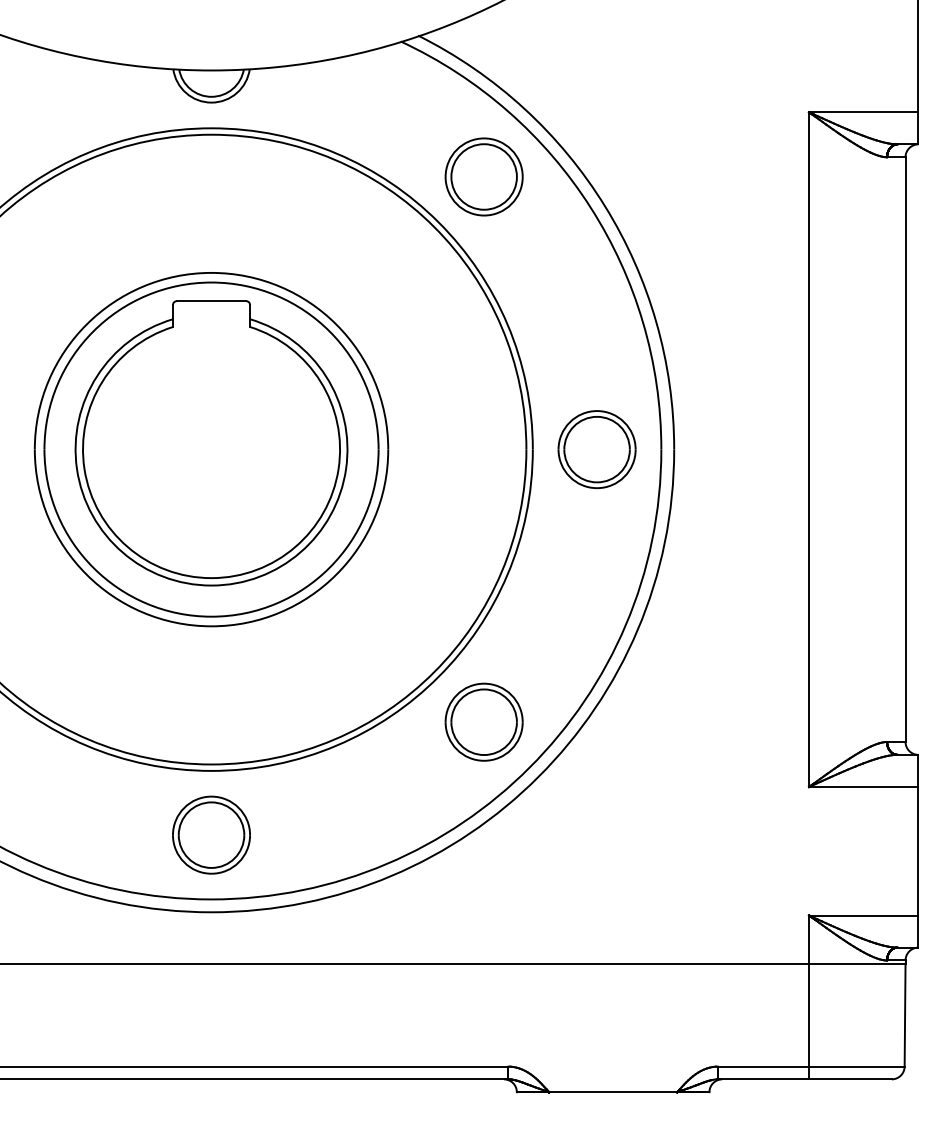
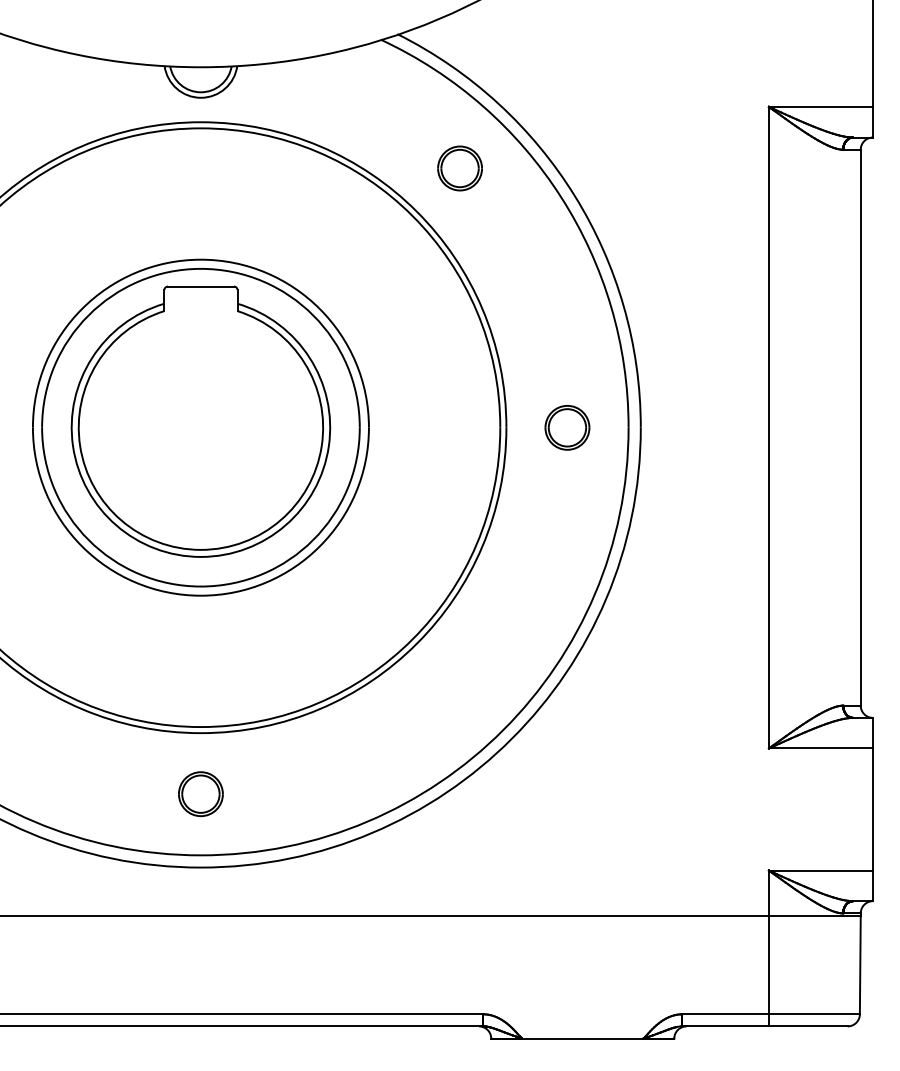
part: (483, 176) -> (459, 168), size x0.6
part: (596, 449) -> (566, 427), size x0.6
part: (483, 721) -> (459, 686), removed
part: (211, 834) -> (200, 793), size x0.6

